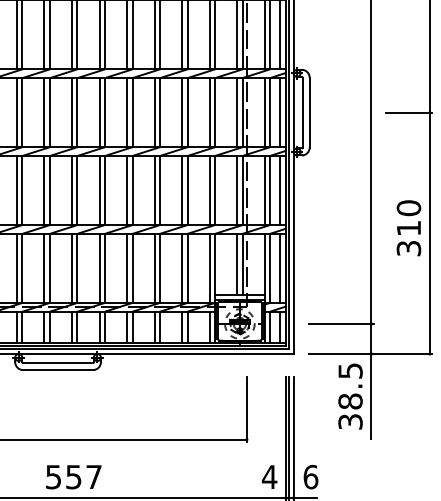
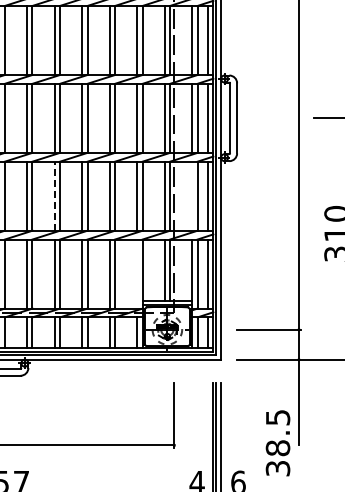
line: (127, 190) -> (54, 196), solid -> dashed
line: (264, 190) -> (191, 196), removed
line: (209, 267) -> (136, 273), removed
text: (350, 396) -> (277, 443), moved

